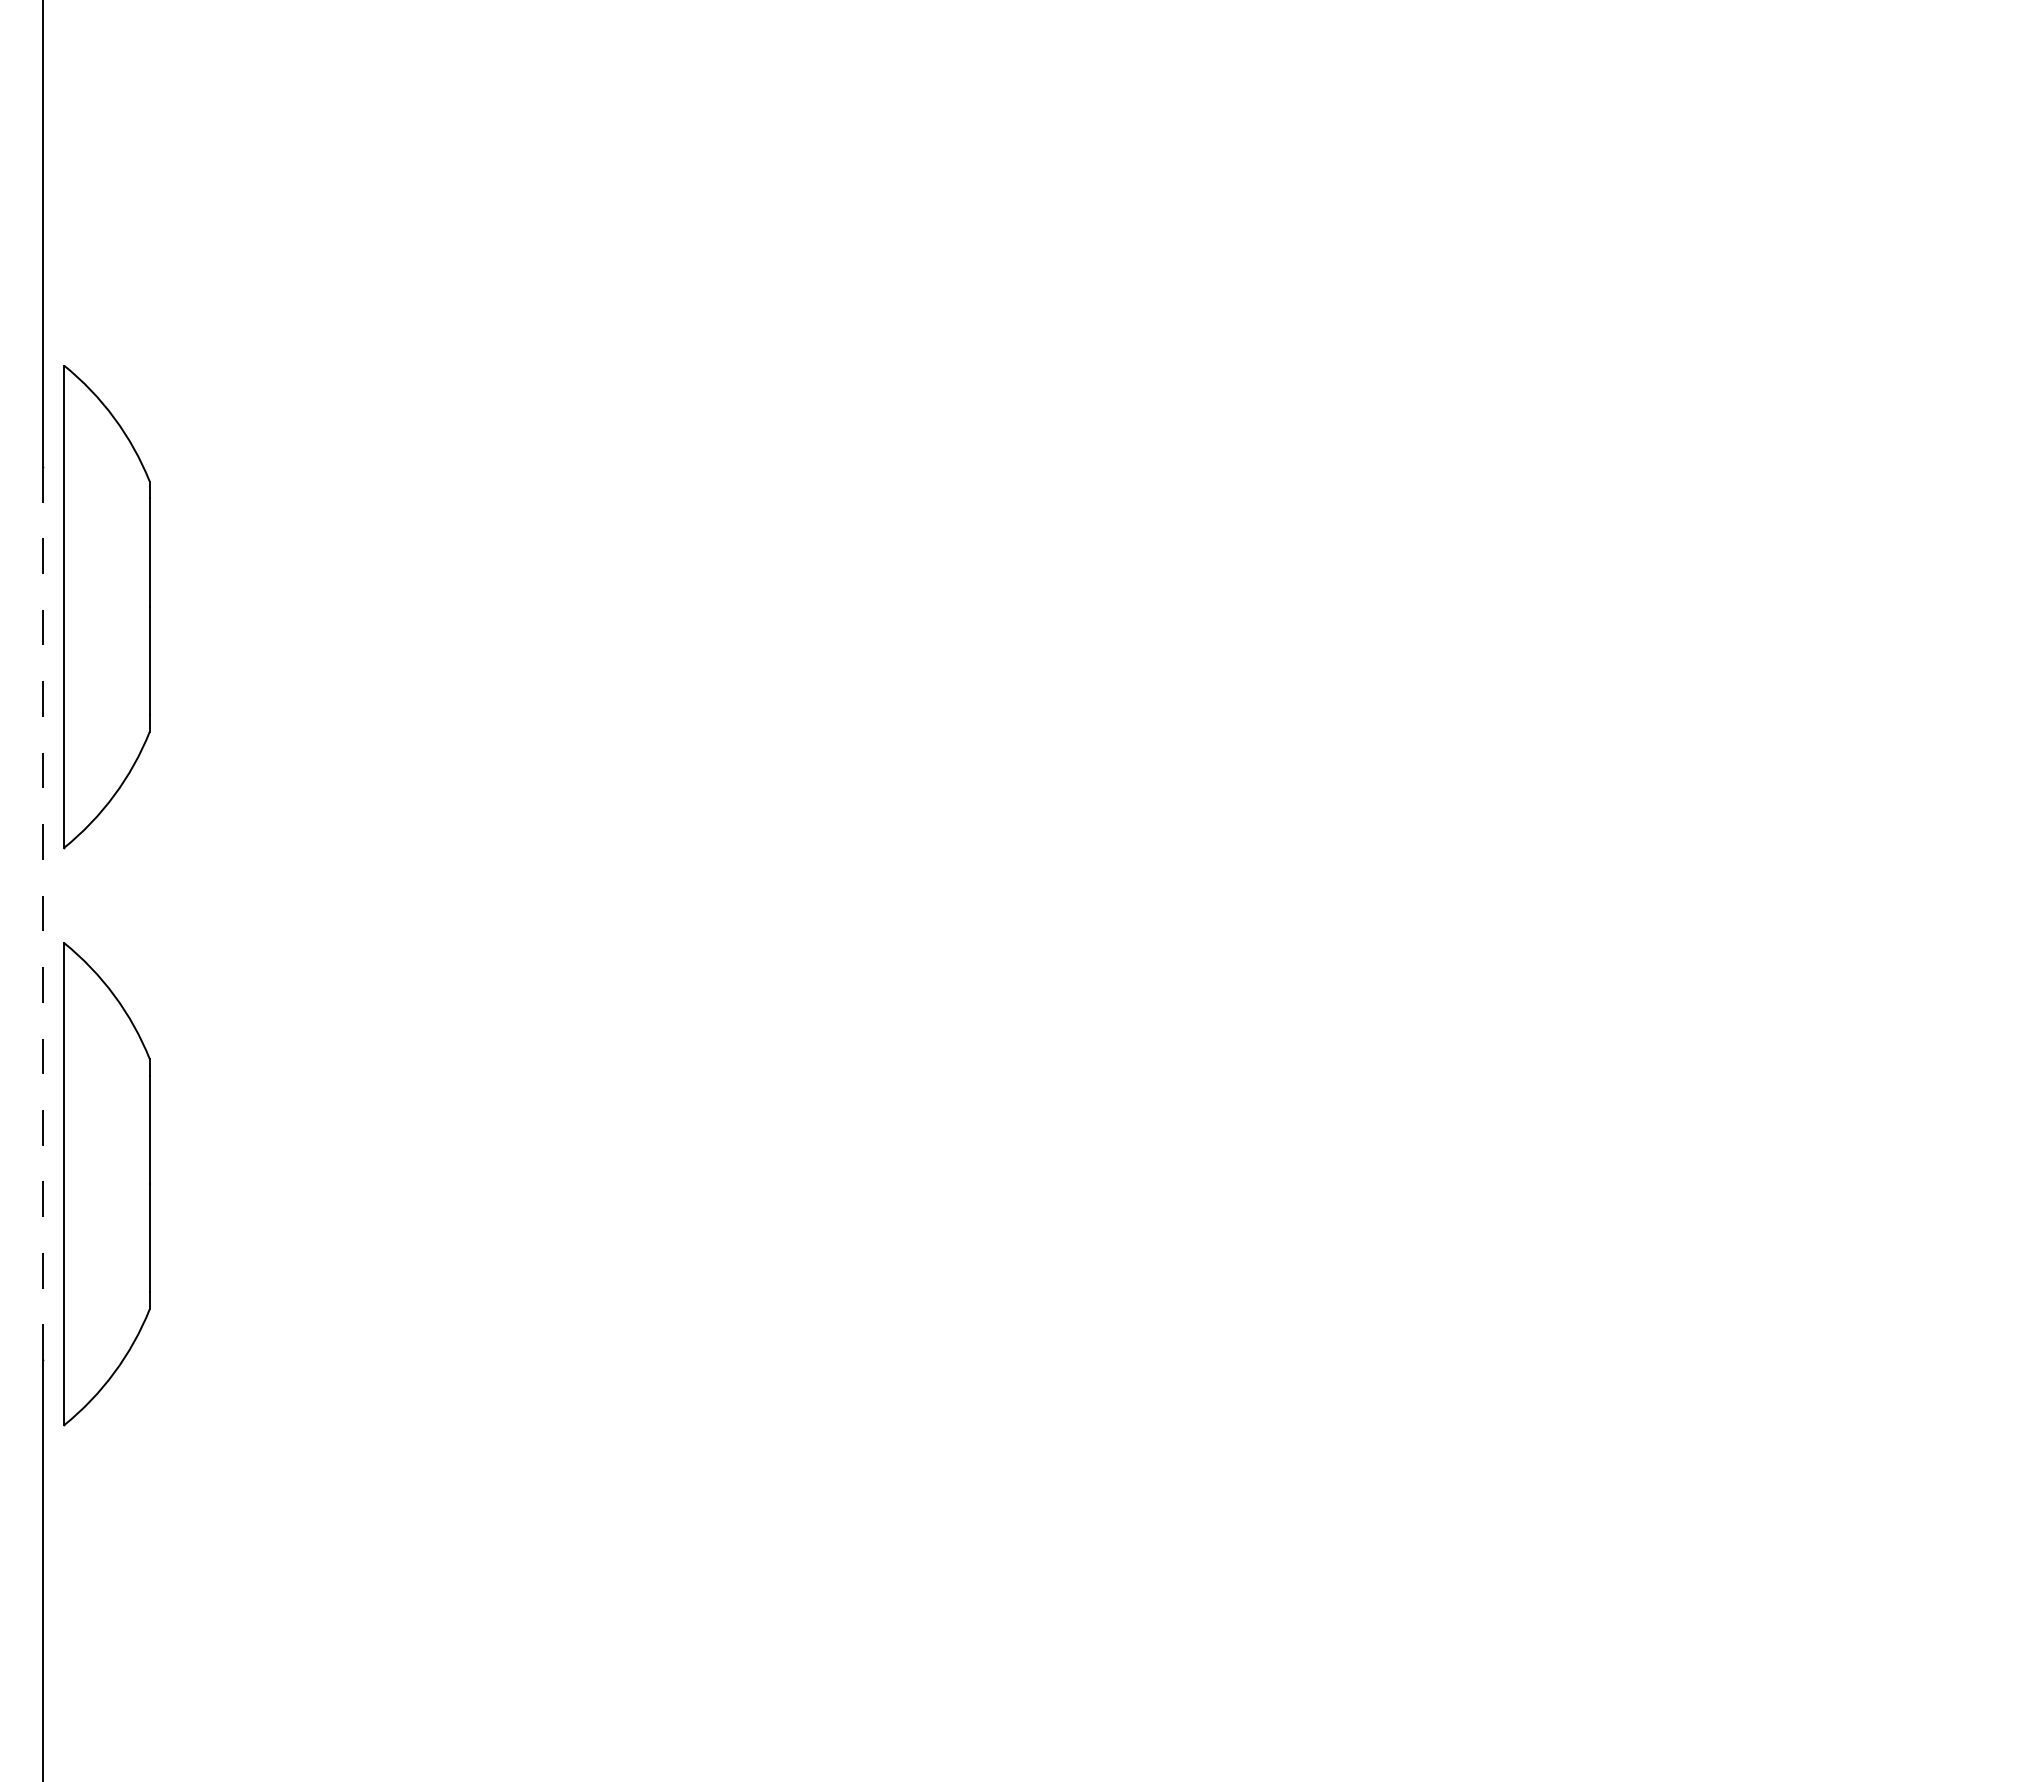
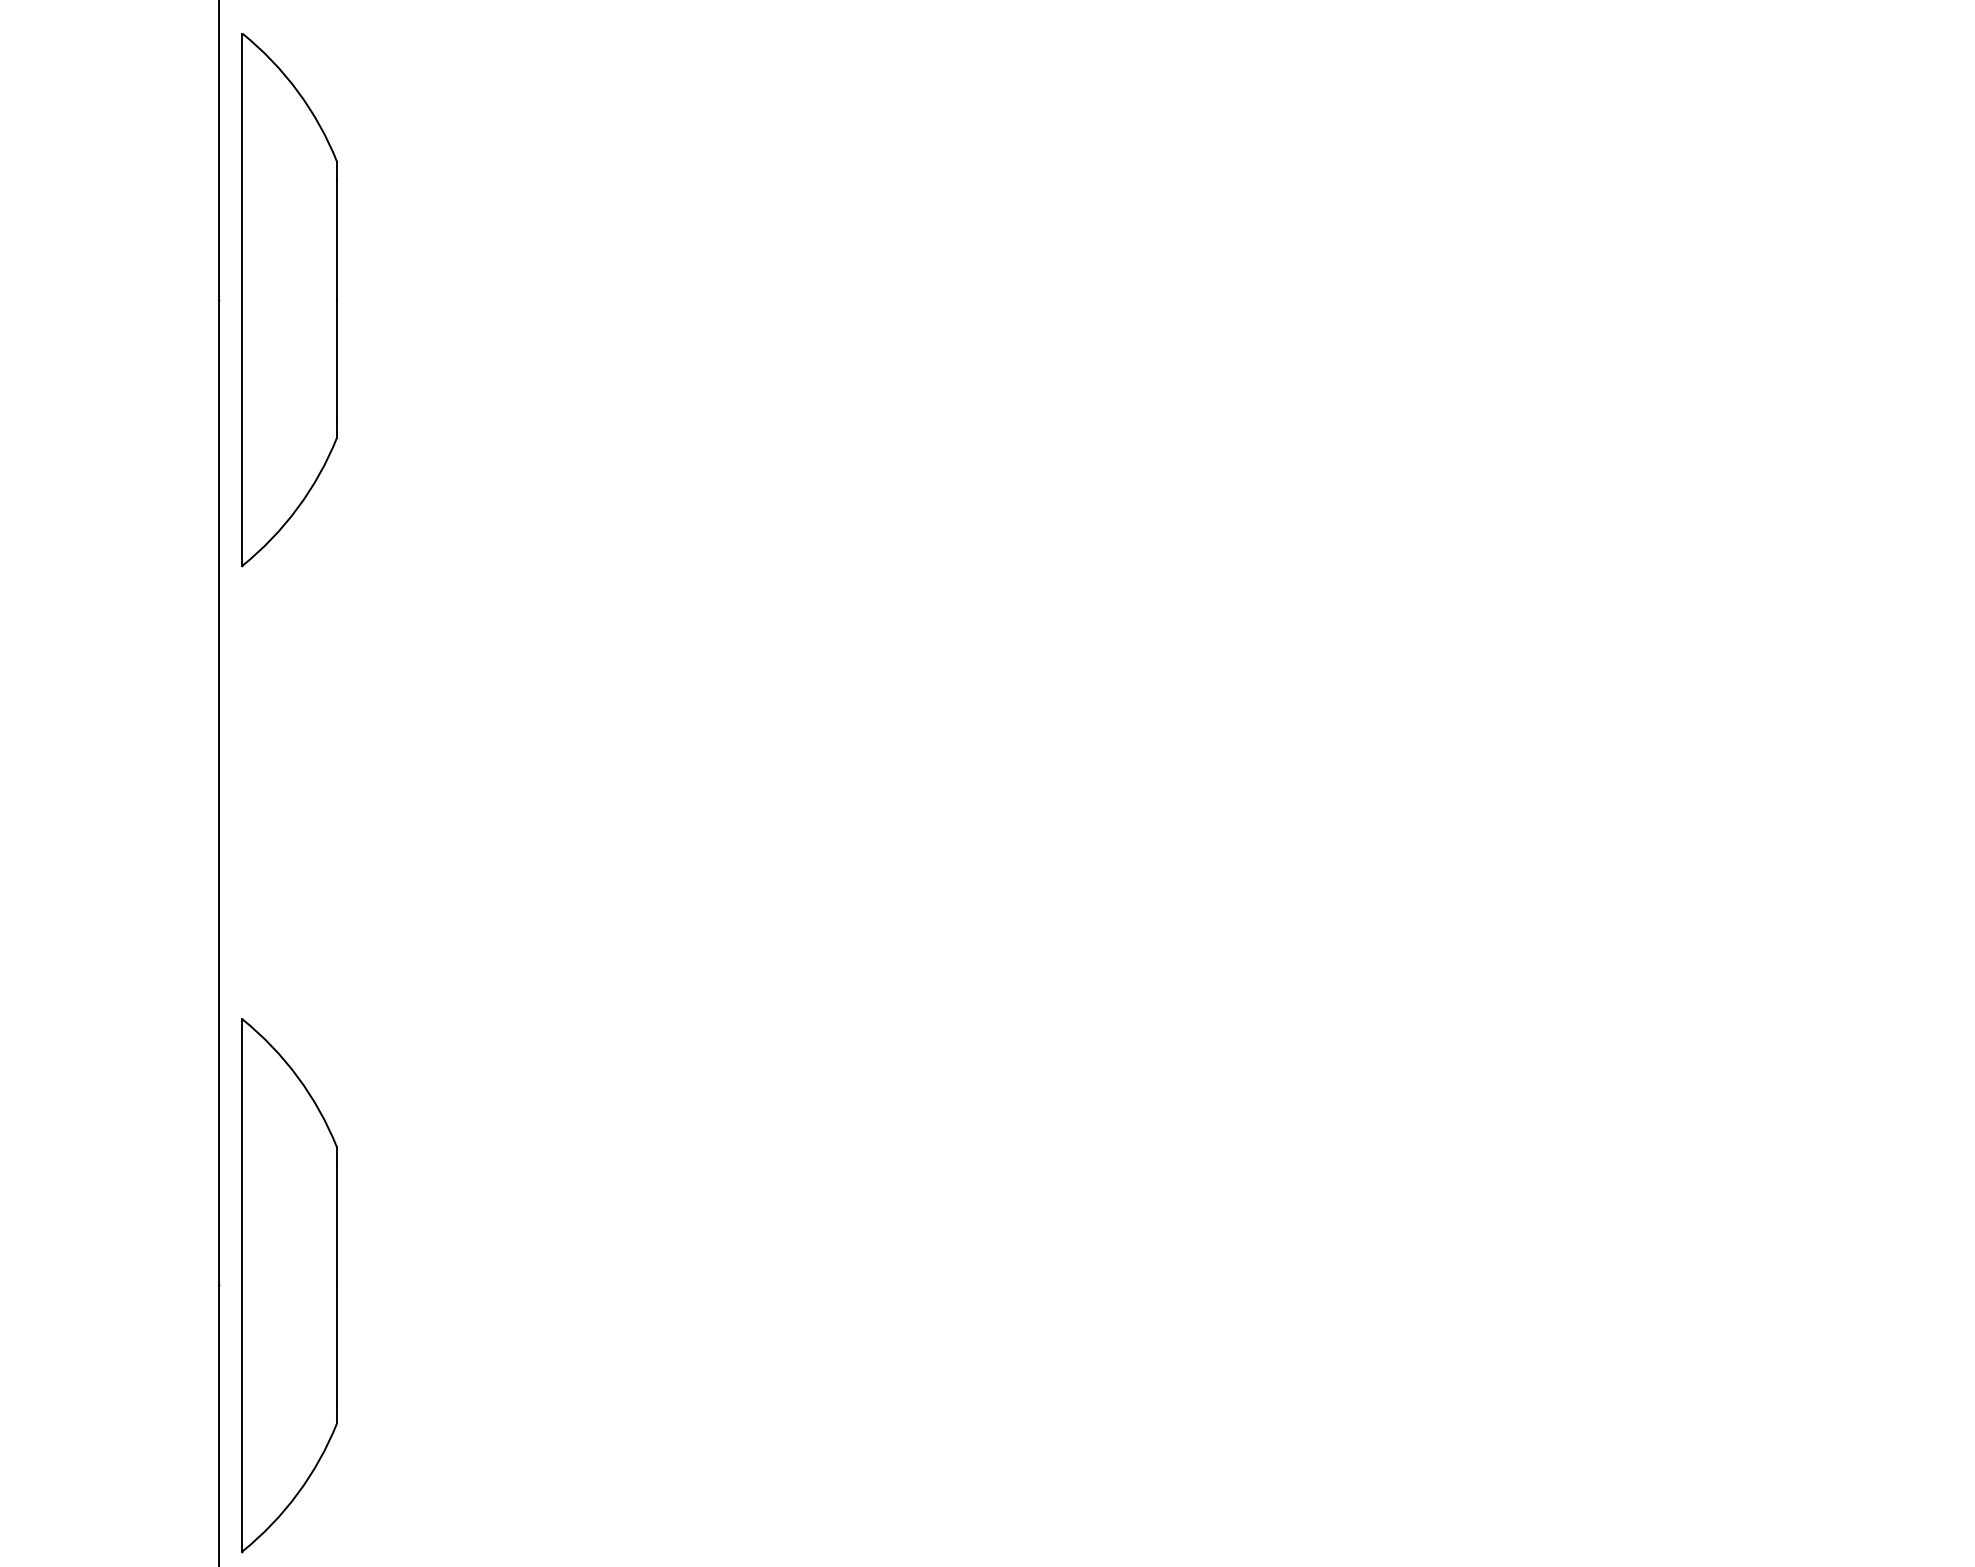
part: (106, 607) -> (289, 300), moved
line: (42, 913) -> (218, 792), dashed -> solid
part: (106, 1184) -> (289, 1285), moved

